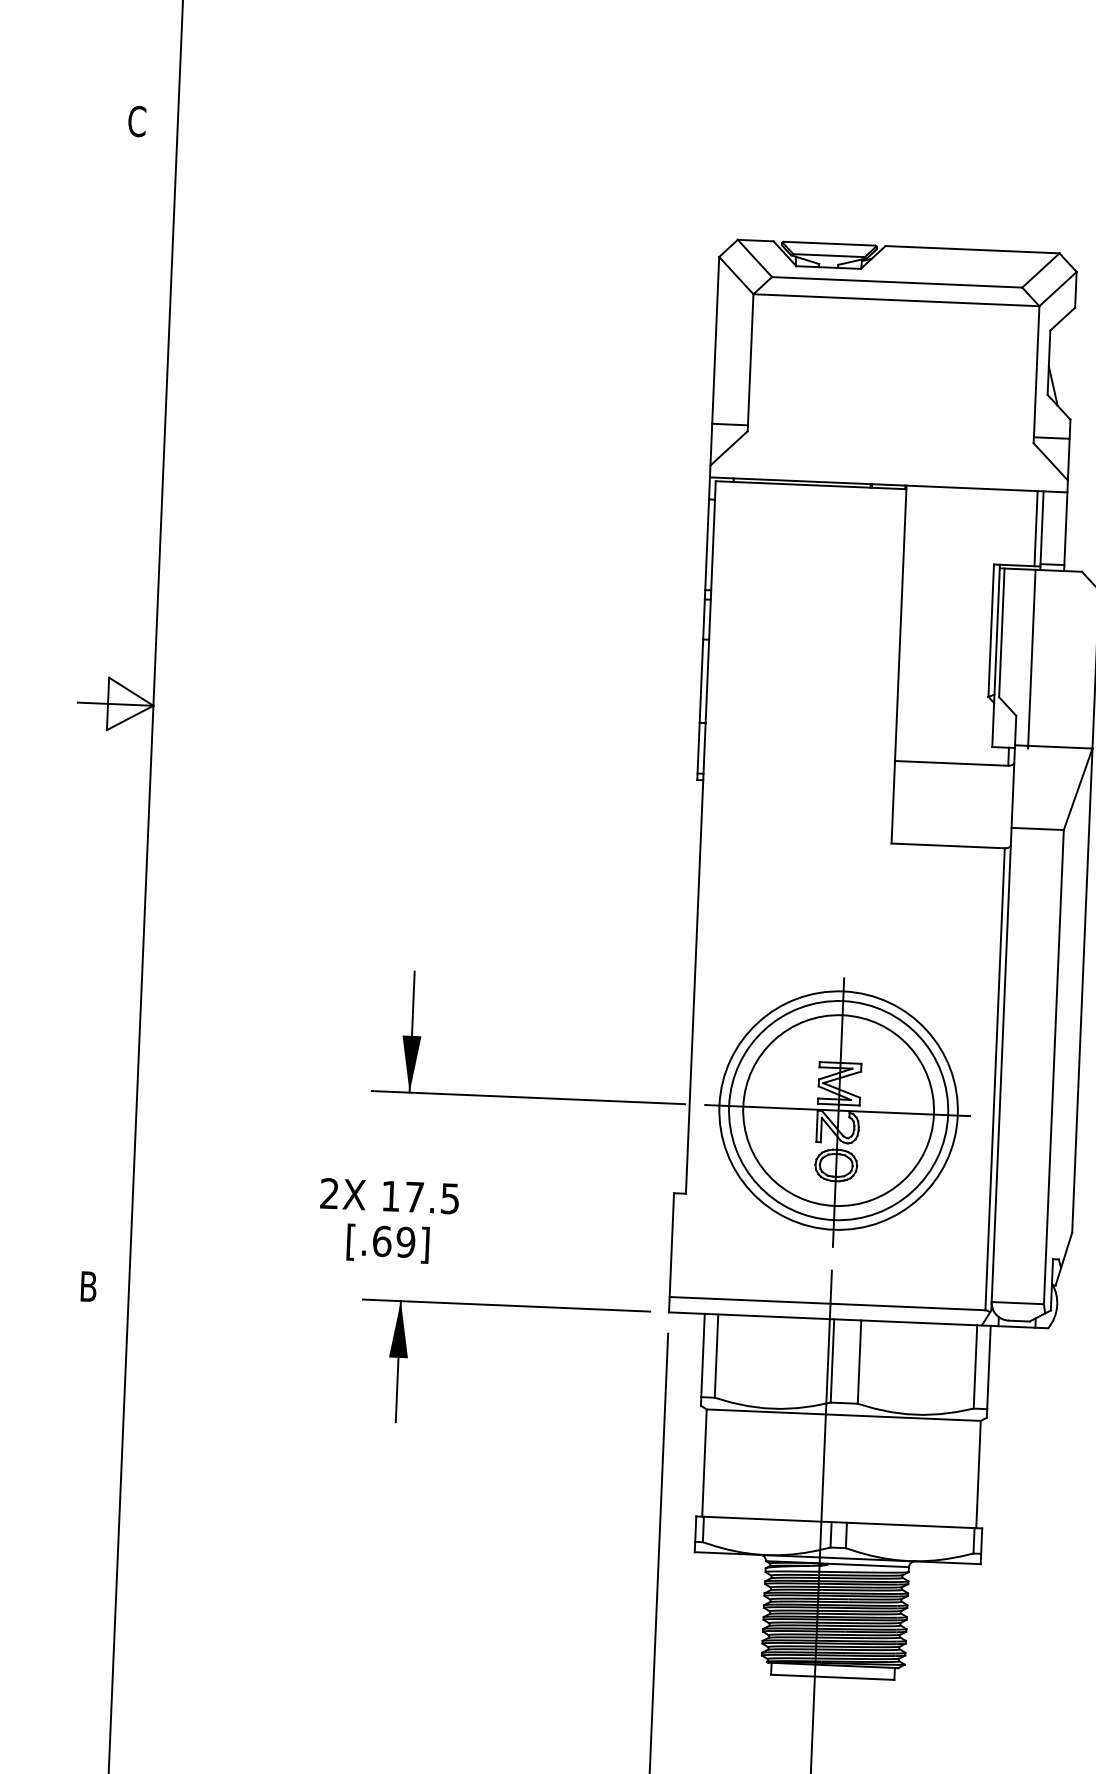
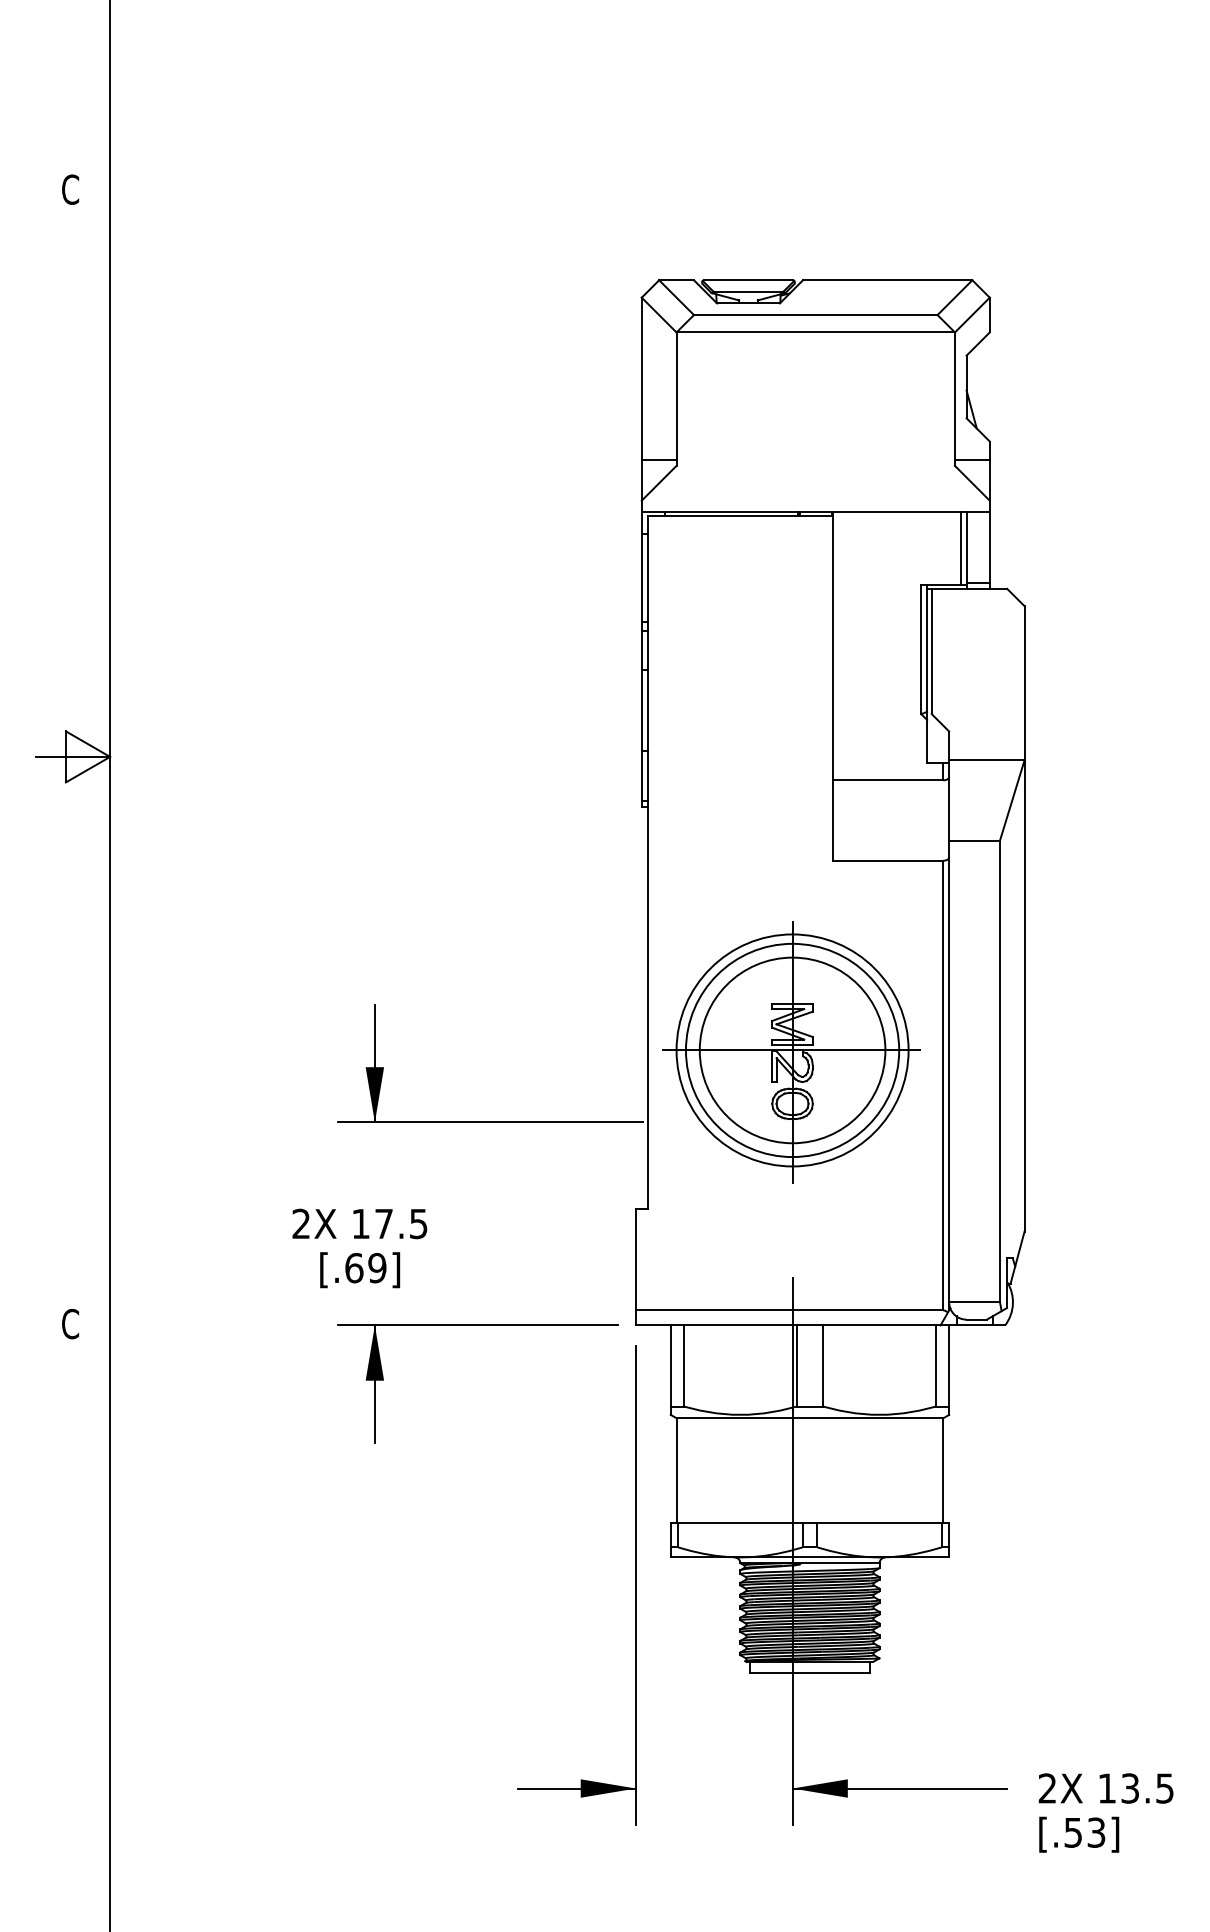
line: (1031, 658) -> (961, 675), removed
part: (837, 1112) -> (791, 1052), moved
text: (88, 1286) -> (70, 1323), B -> C

